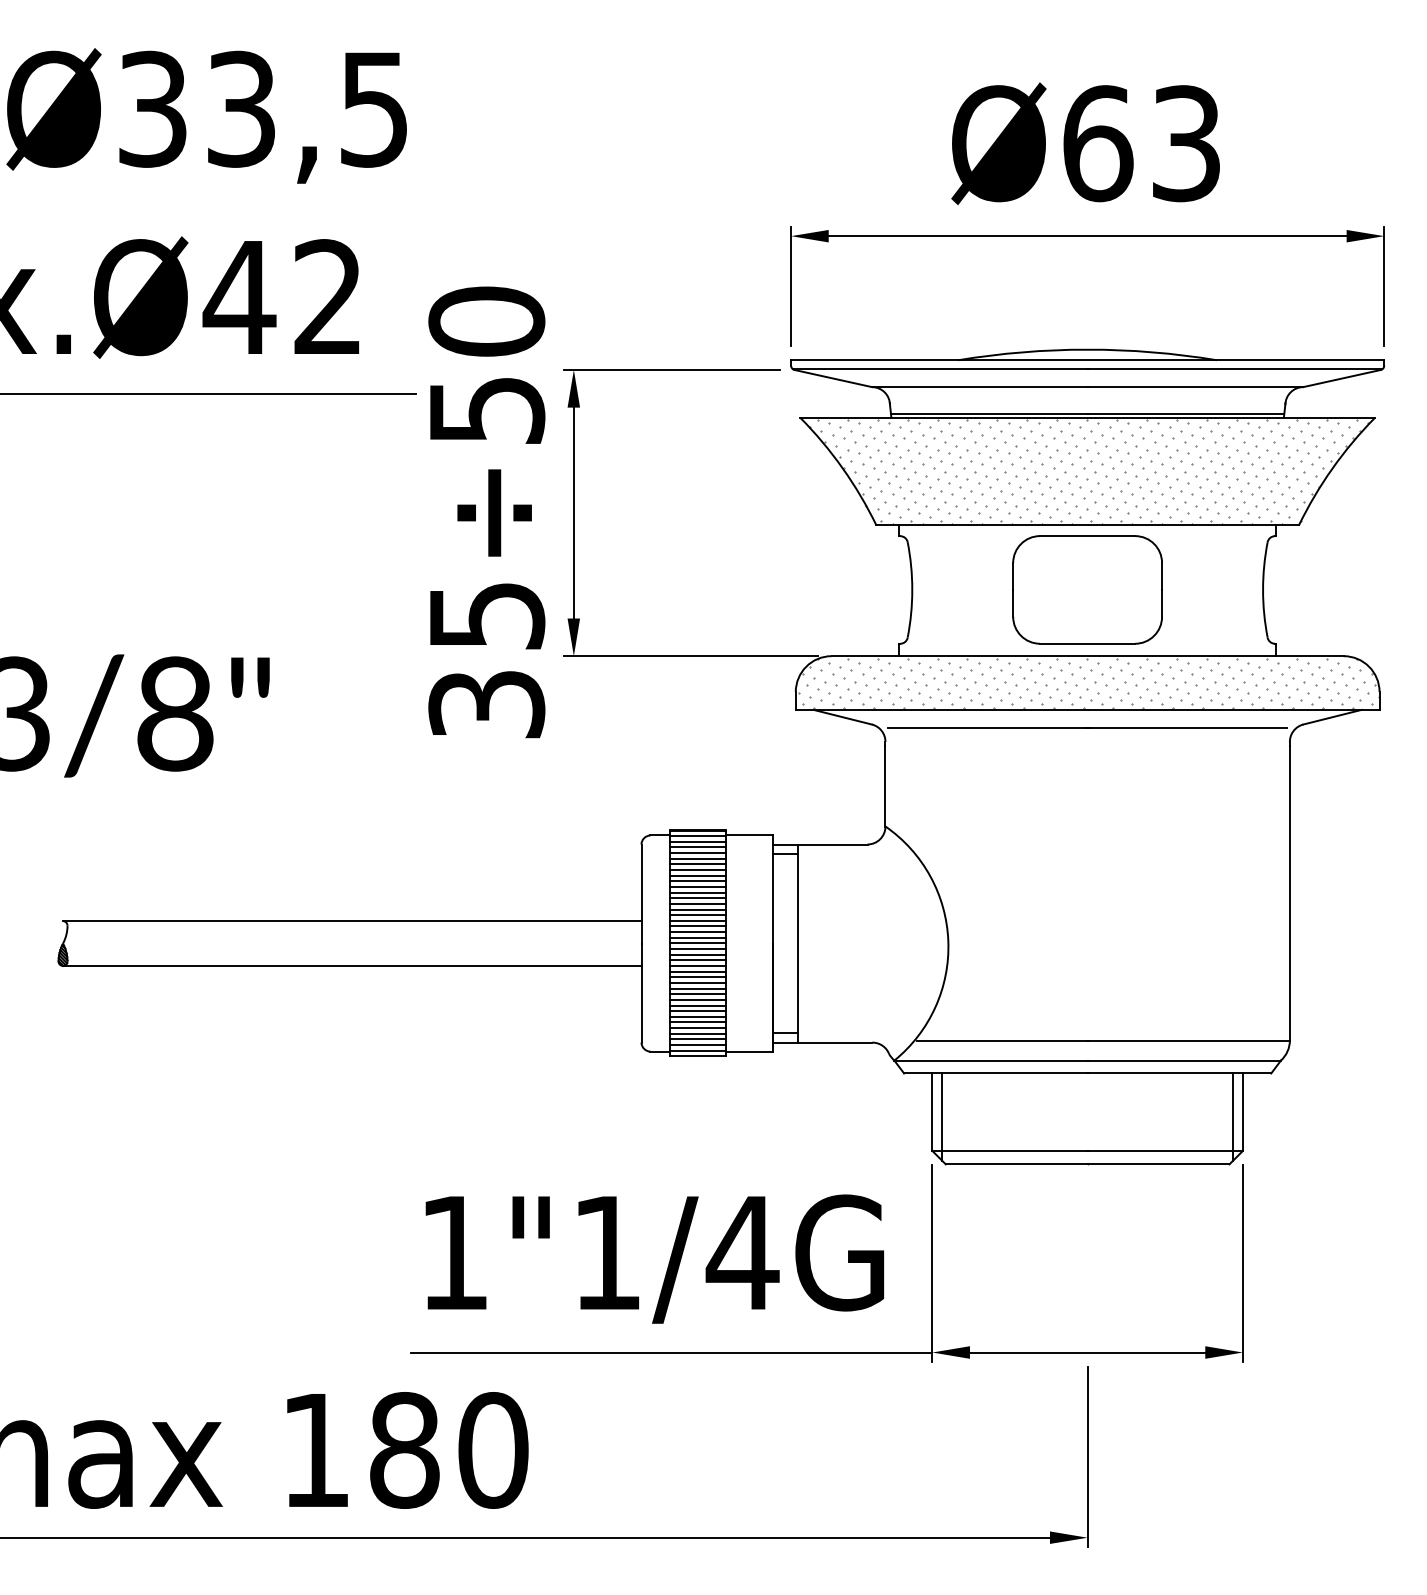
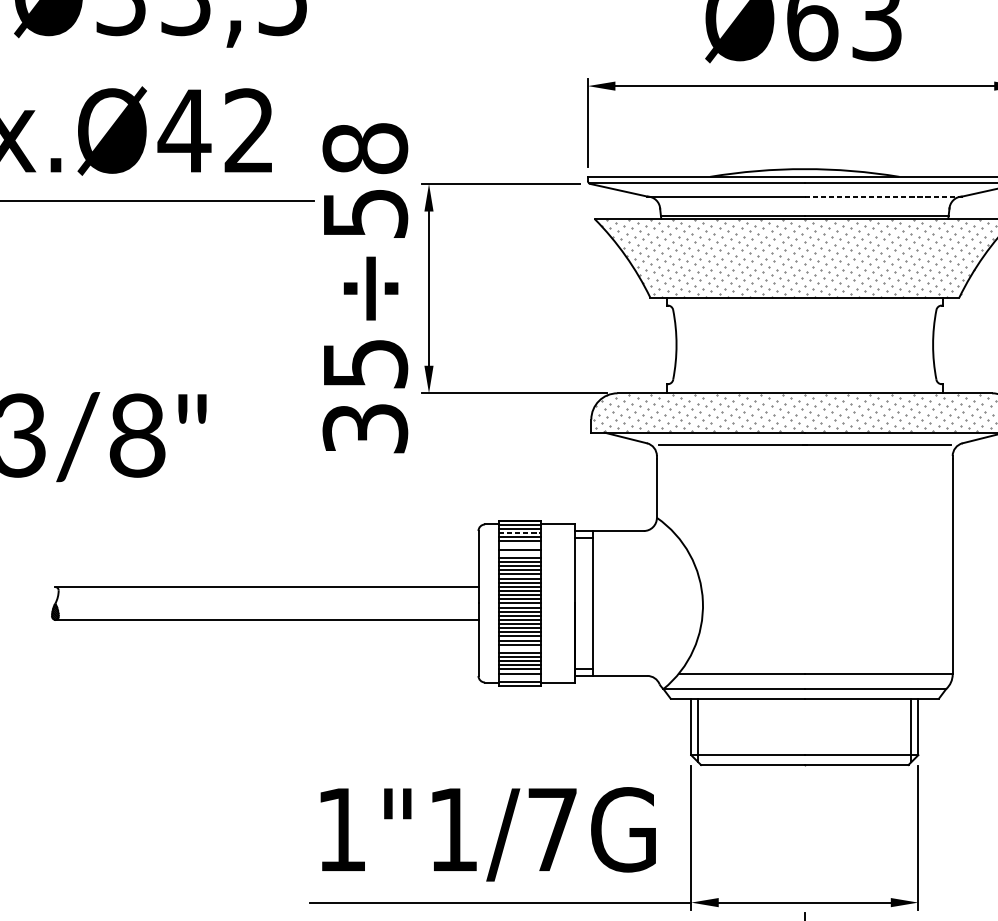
text: (486, 321) -> (365, 148), 35÷50 -> 35÷58
line: (1195, 387) -> (883, 196), solid -> dashed
part: (1087, 589) -> (804, 344), removed
line: (698, 847) -> (520, 533), solid -> dashed
line: (697, 864) -> (519, 545), removed
line: (697, 875) -> (519, 553), removed
line: (697, 1005) -> (519, 648), removed
line: (697, 1045) -> (519, 678), removed
text: (742, 1252) -> (552, 829), 1"1/4G -> 1"1/7G

